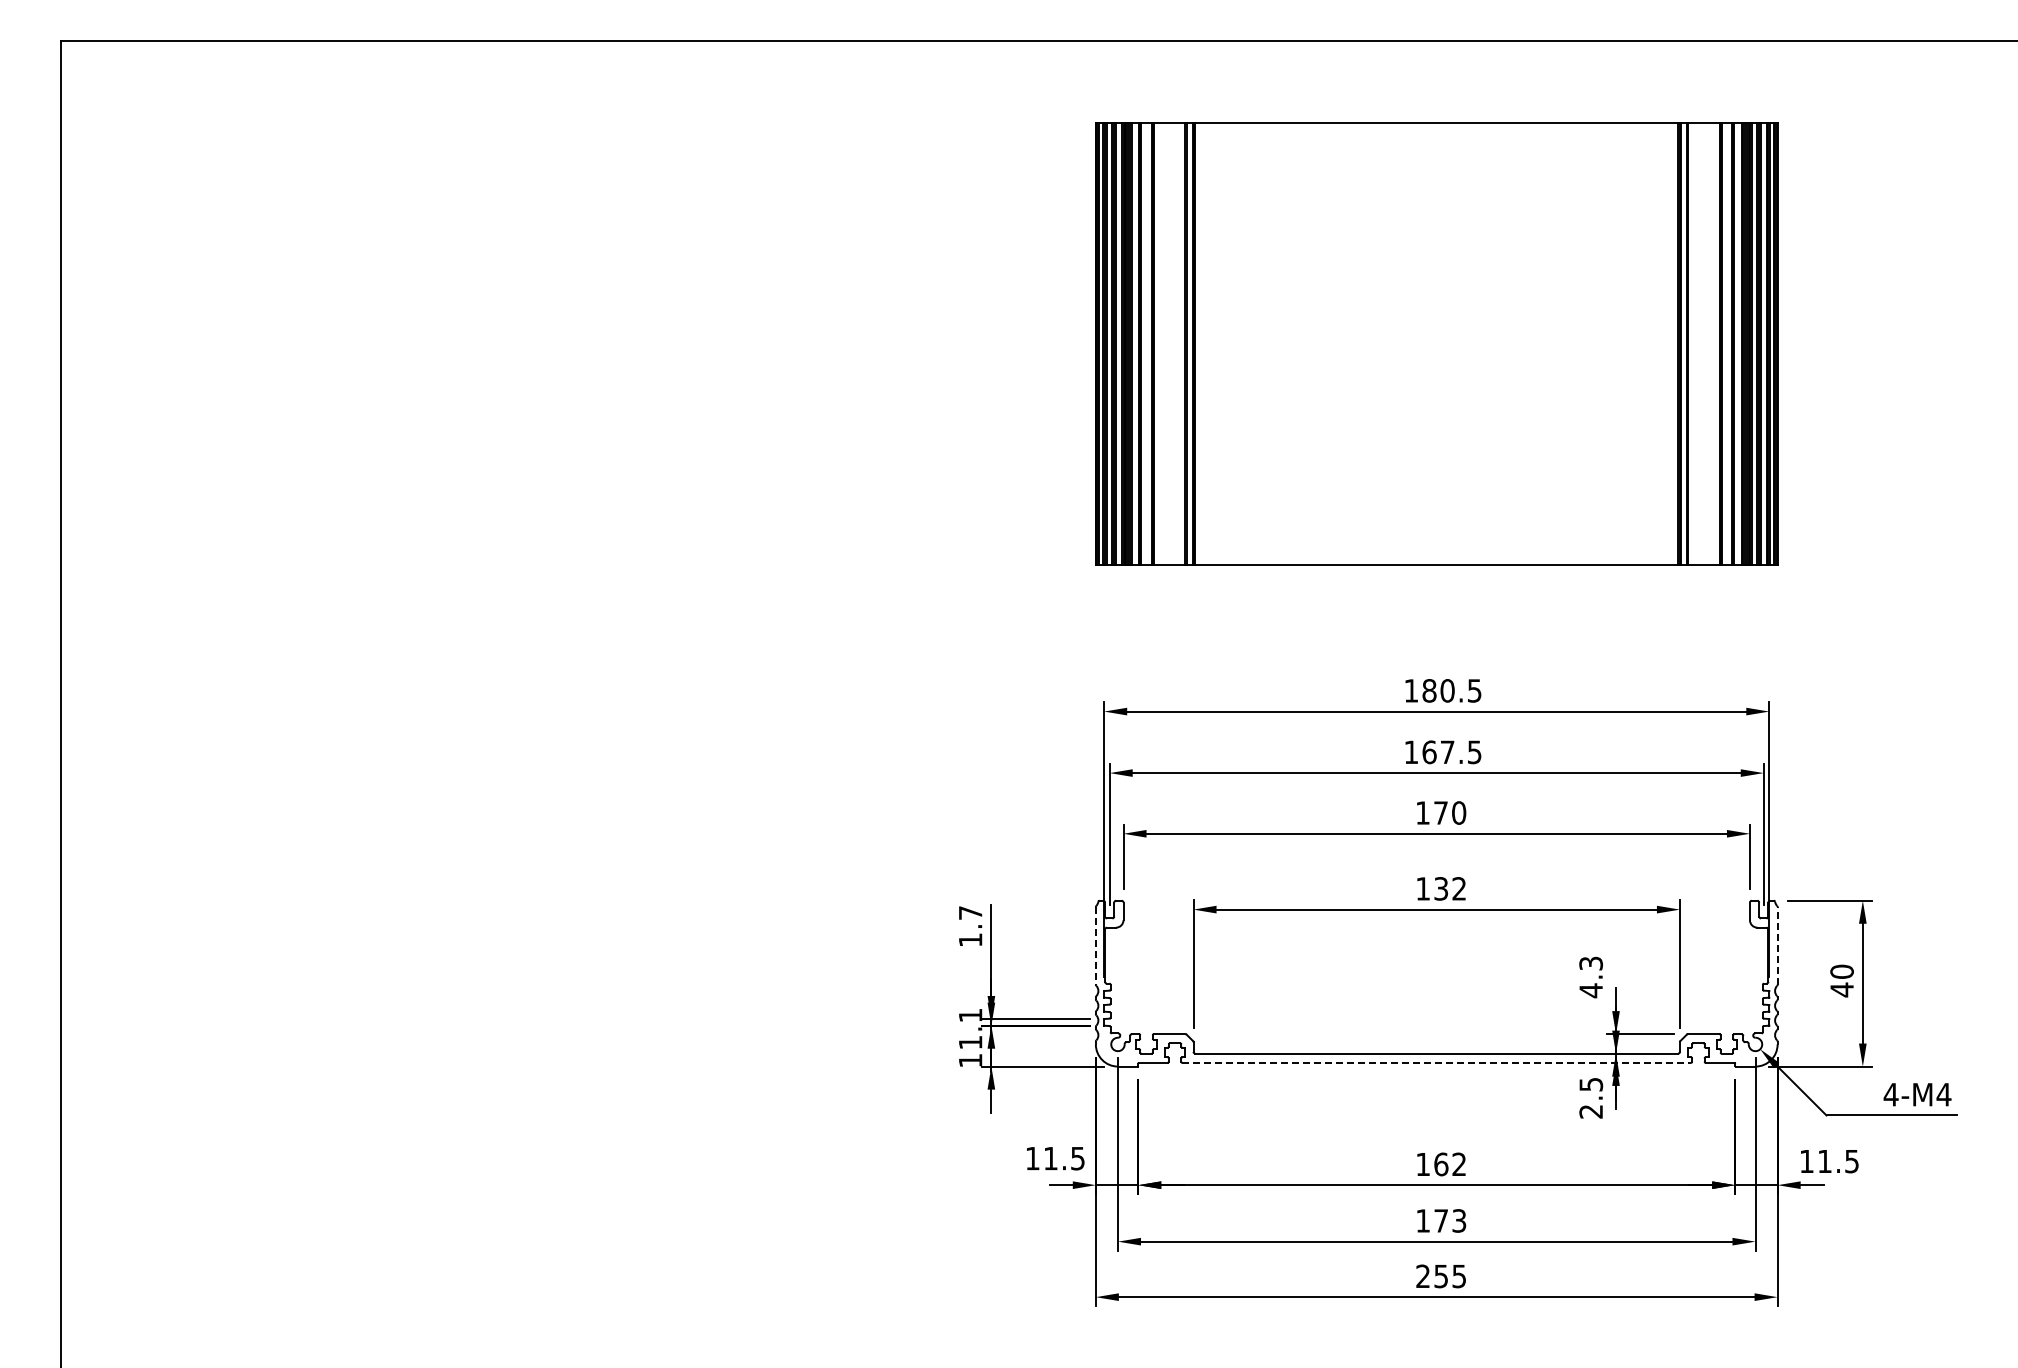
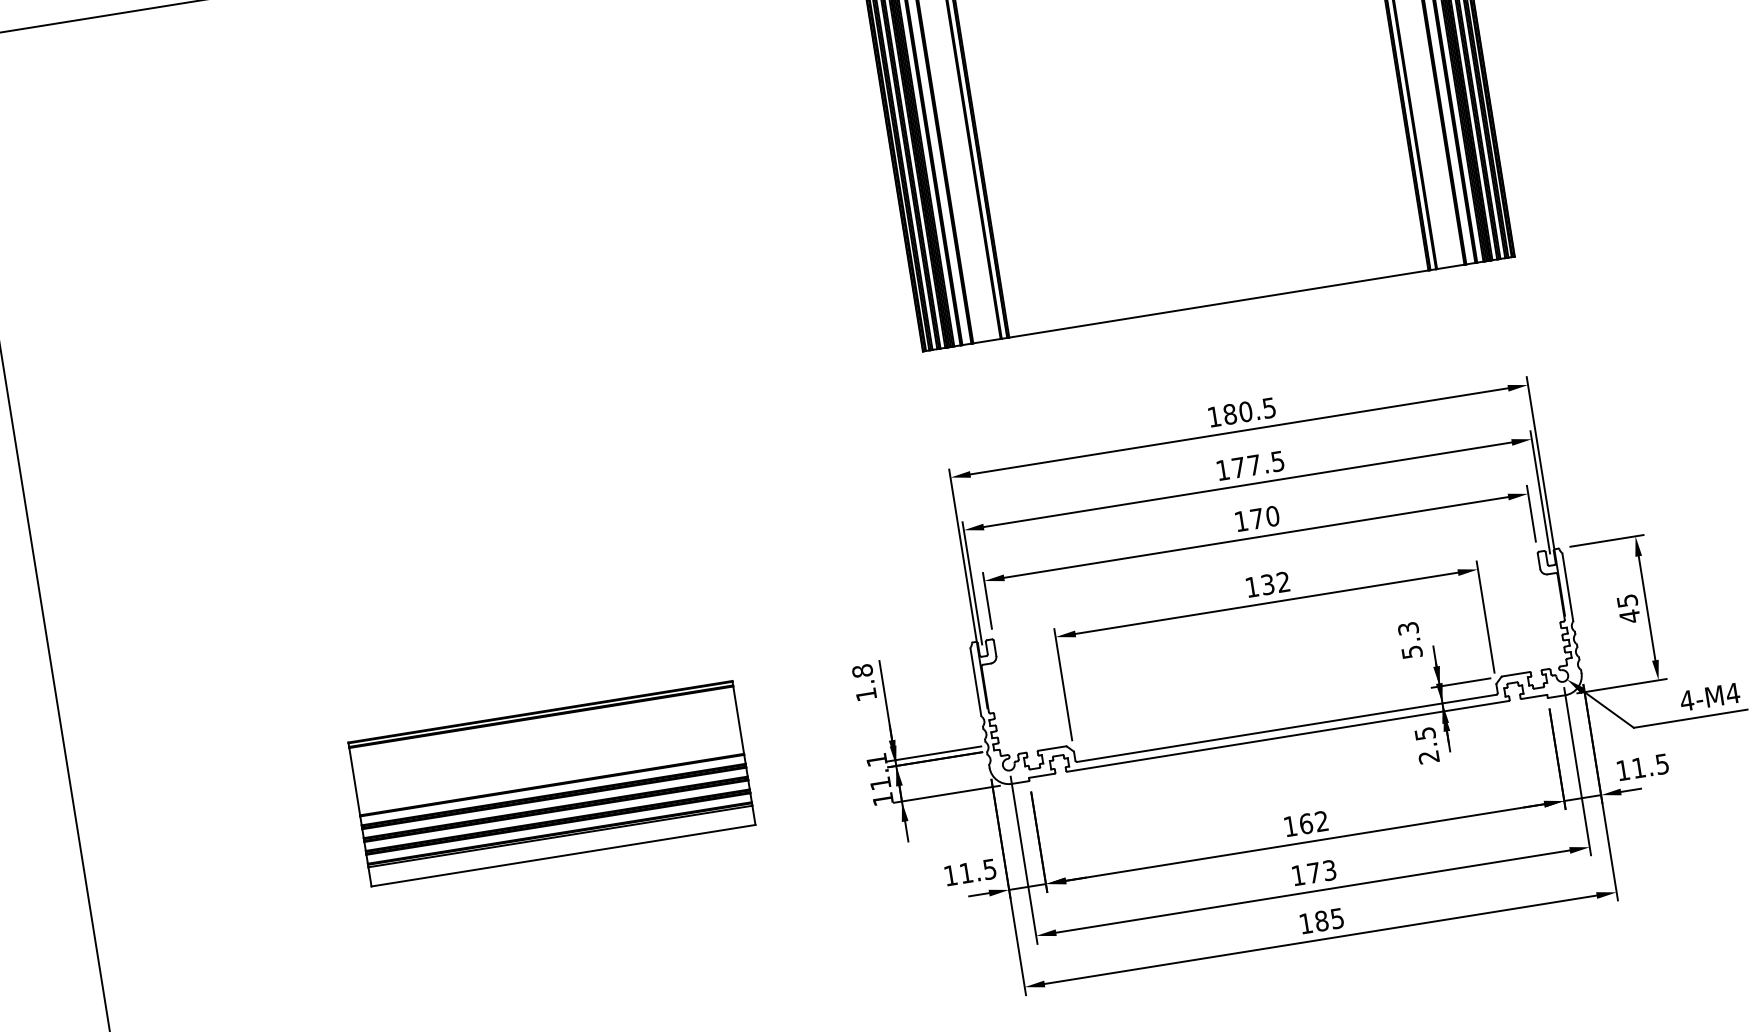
text: (1429, 752) -> (1238, 467), 167.5 -> 177.5
text: (970, 913) -> (862, 671), 1.7 -> 1.8
line: (1095, 945) -> (975, 681), dashed -> solid
line: (1777, 945) -> (1567, 587), dashed -> solid
text: (1841, 971) -> (1626, 600), 40 -> 45
part: (601, 983) -> (551, 783), added
text: (1591, 990) -> (1412, 651), 4.3 -> 5.3
line: (1437, 1062) -> (1288, 735), dashed -> solid
text: (1432, 1276) -> (1314, 922), 255 -> 185

